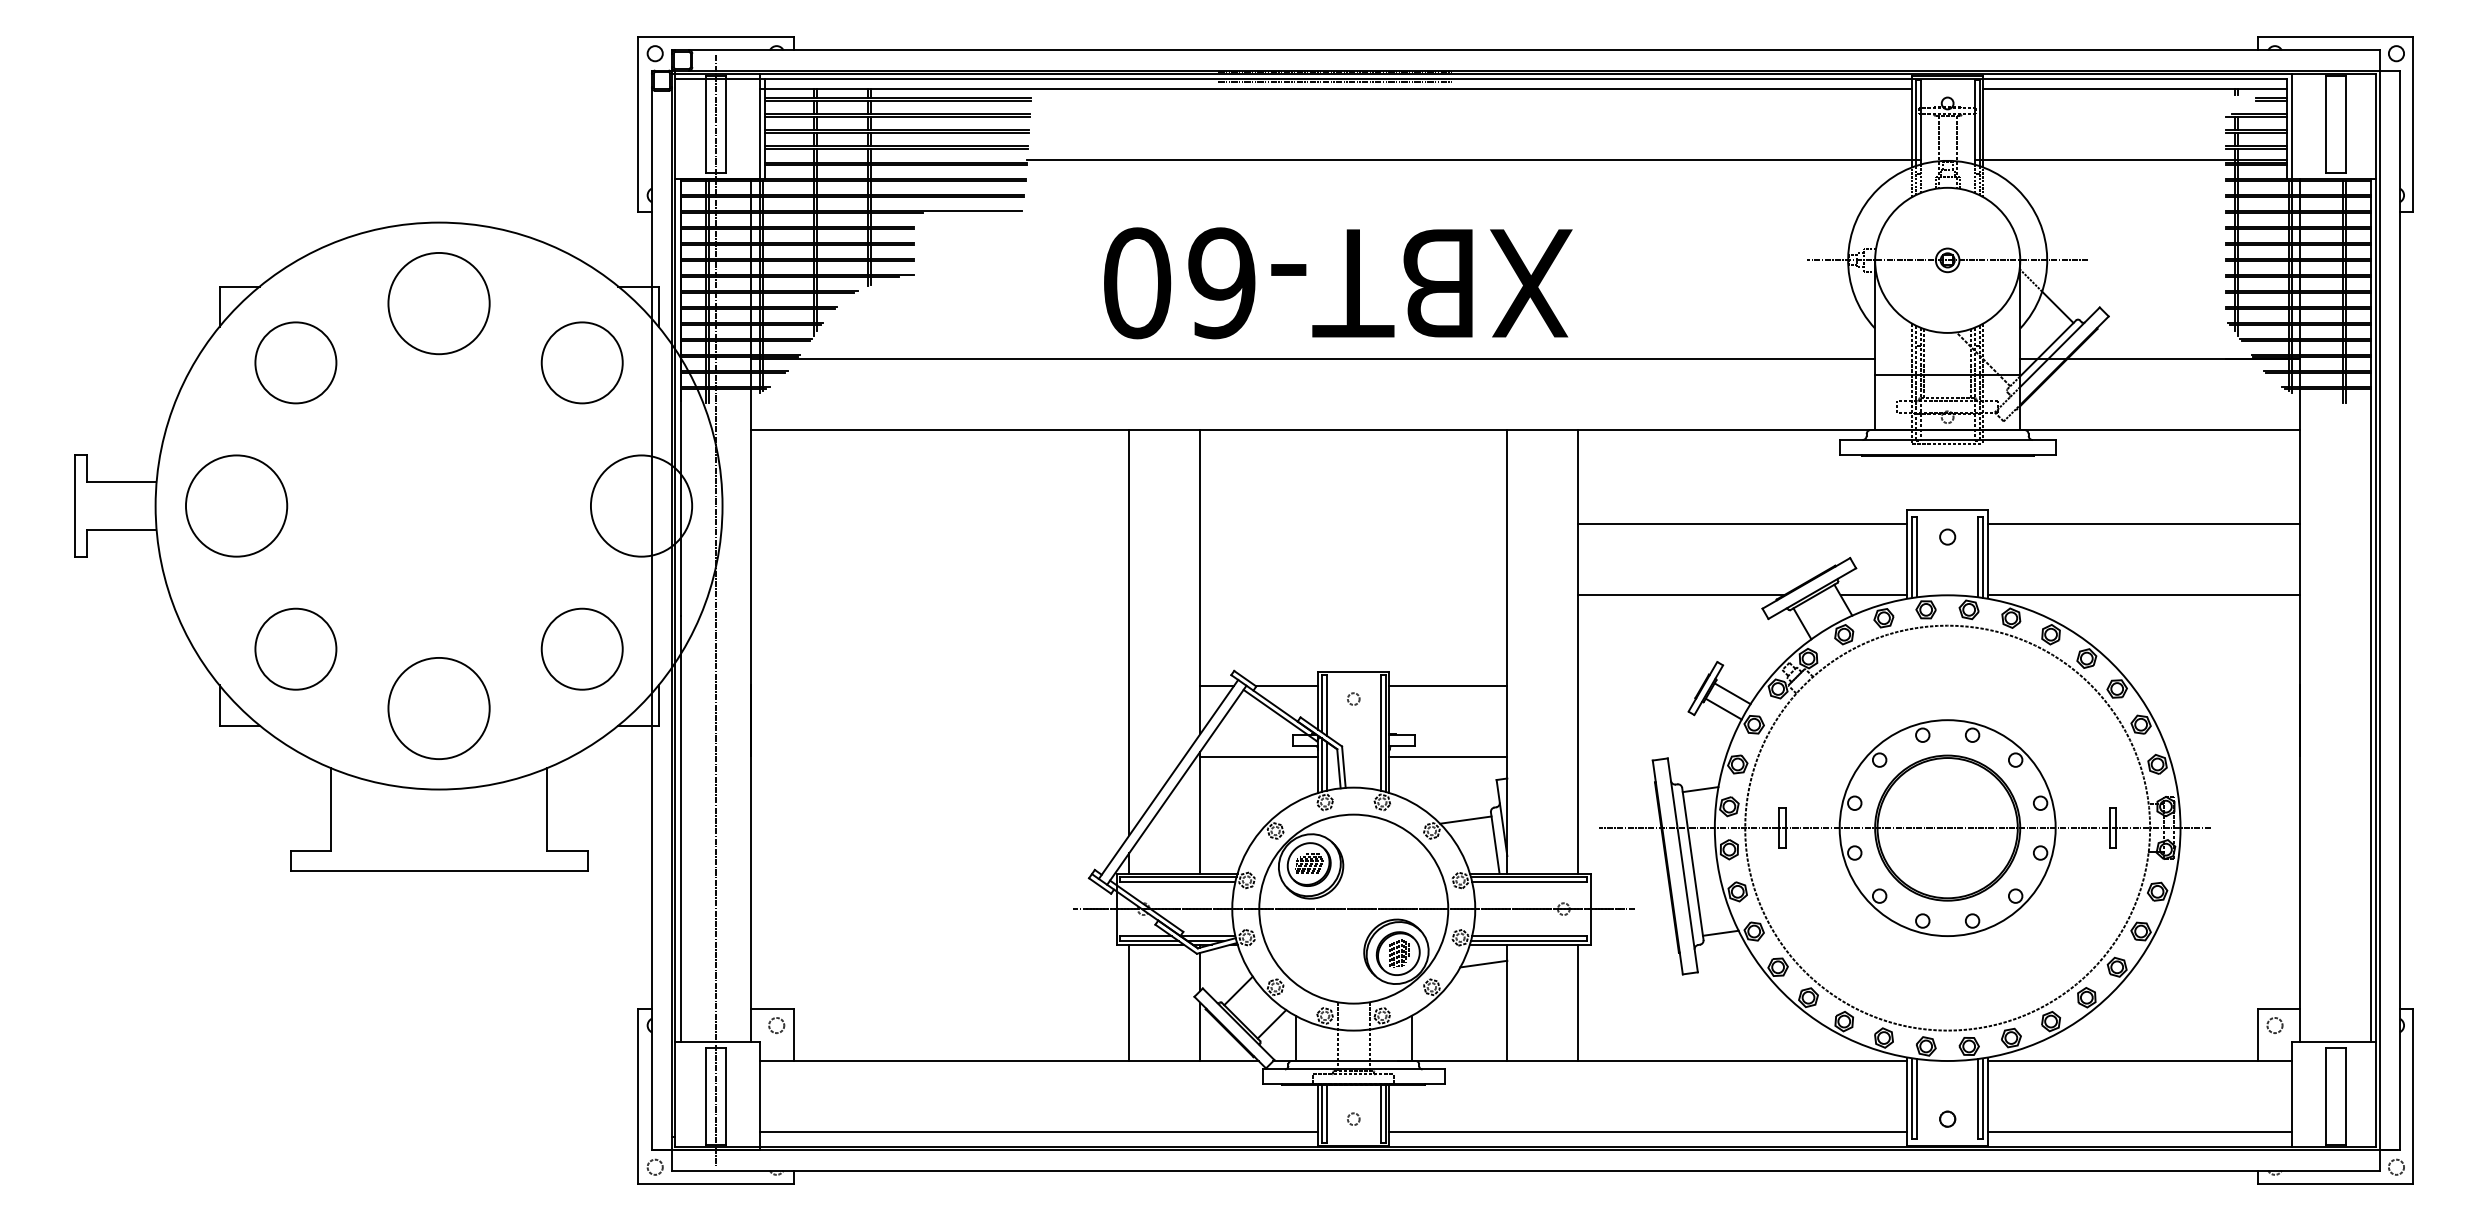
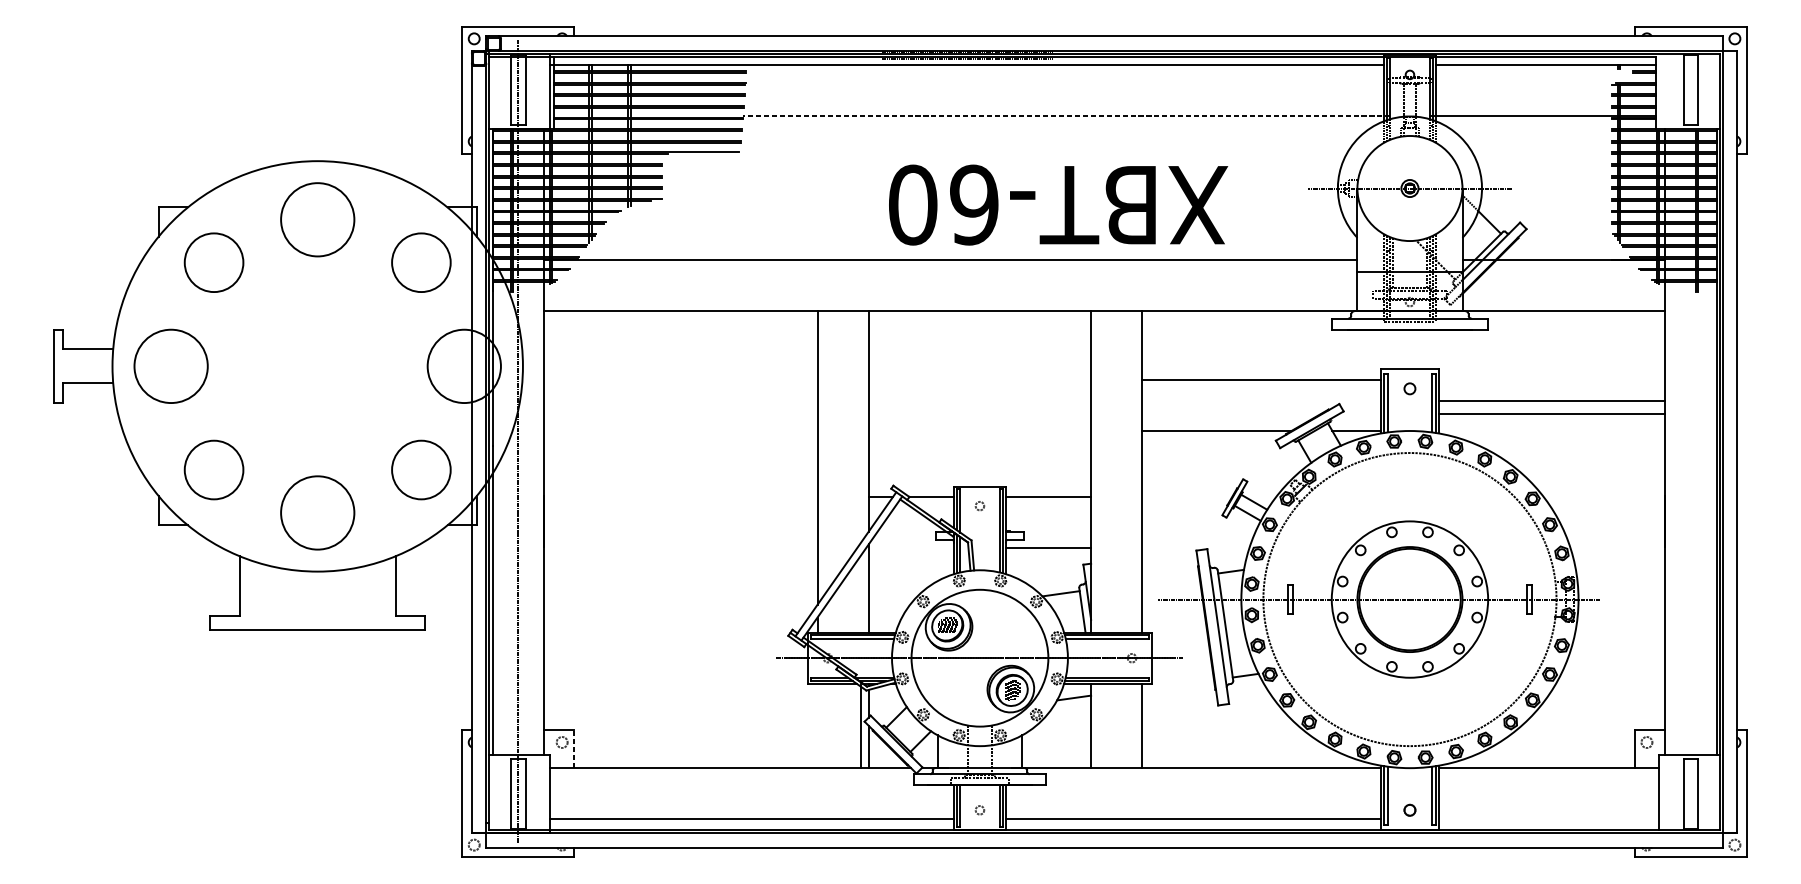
line: (2291, 125) -> (1658, 90), removed
line: (1473, 160) -> (1066, 116), solid -> dashed
text: (1338, 283) -> (1058, 205), moved
line: (2144, 524) -> (1552, 413), moved
line: (2144, 595) -> (1552, 401), moved
line: (1259, 757) -> (911, 548), removed
line: (1129, 1002) -> (861, 725), moved
line: (793, 1034) -> (574, 748), solid -> dashed
line: (2139, 1131) -> (1548, 819), removed

